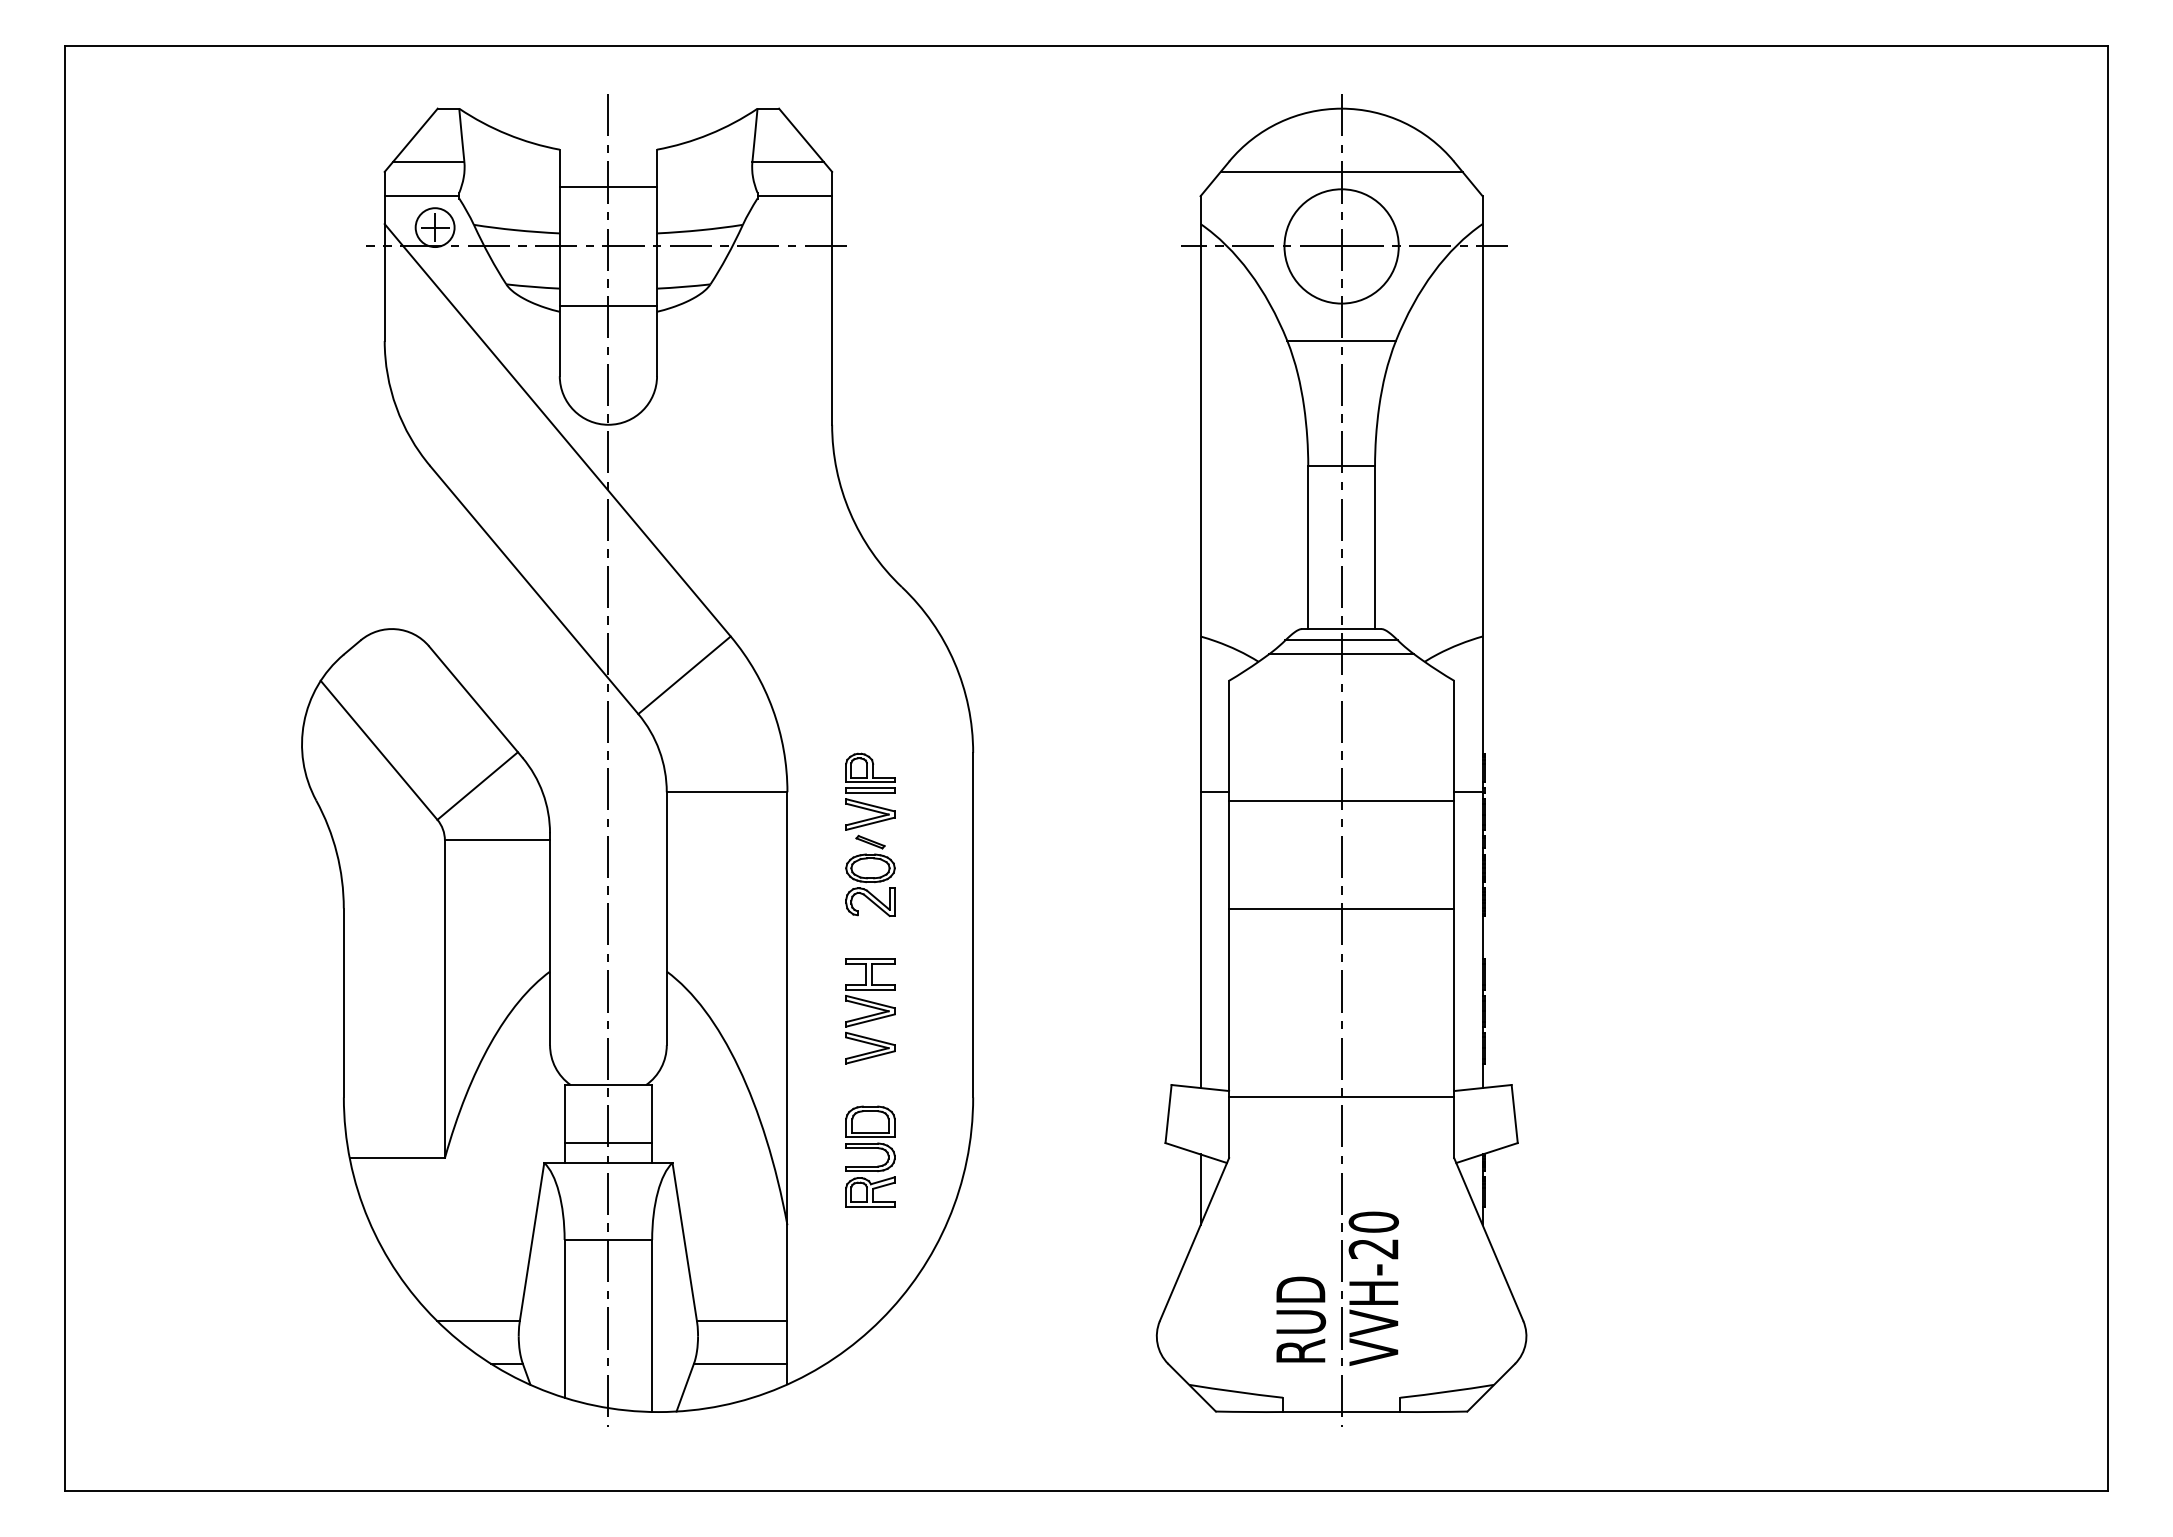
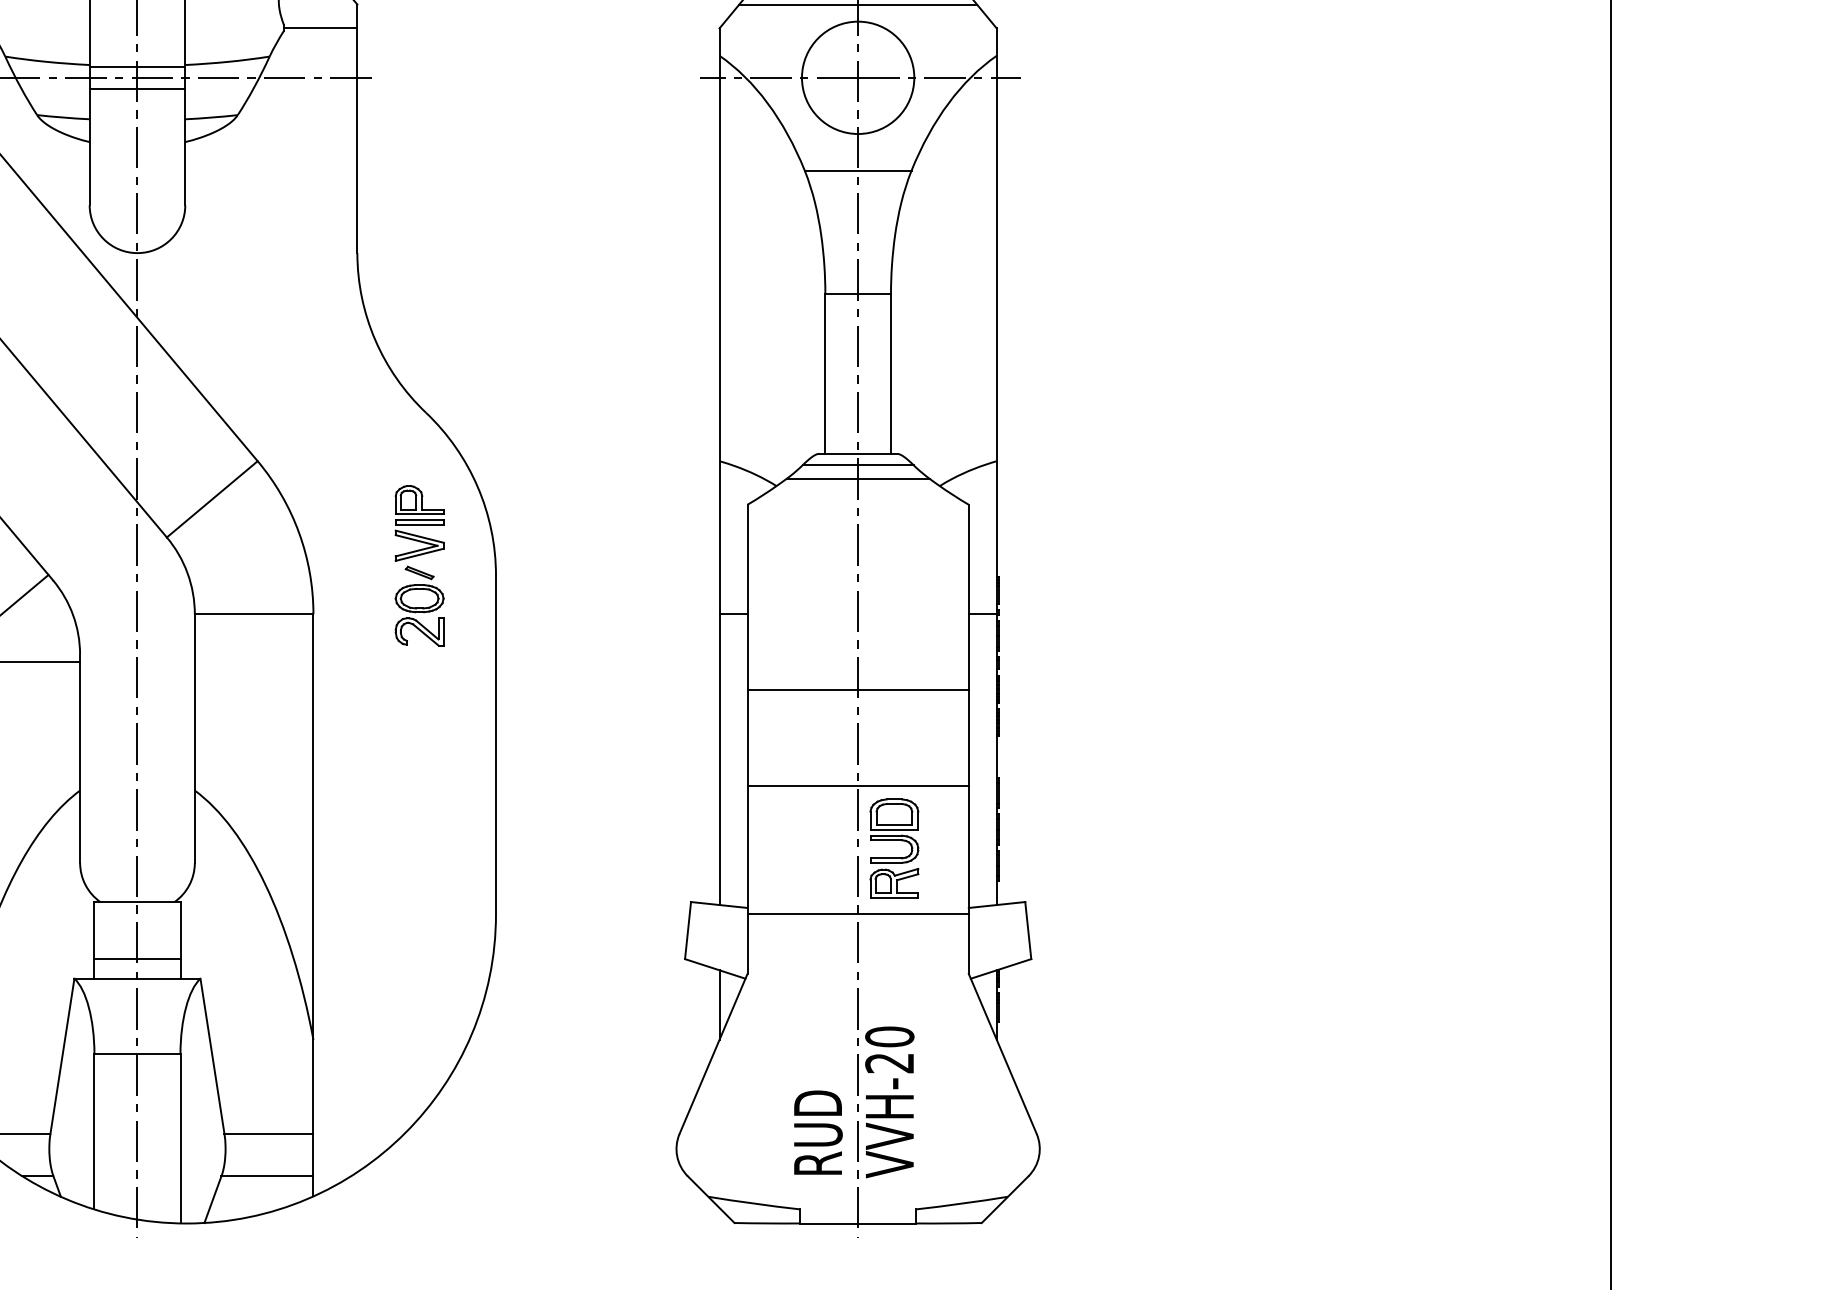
line: (608, 186) -> (137, 67), moved
line: (608, 306) -> (137, 89), moved
line: (1341, 800) -> (858, 690), moved
part: (870, 834) -> (419, 565), moved
line: (1341, 908) -> (858, 785), moved
part: (870, 1011) -> (395, 829), removed
part: (870, 1148) -> (894, 840), moved

